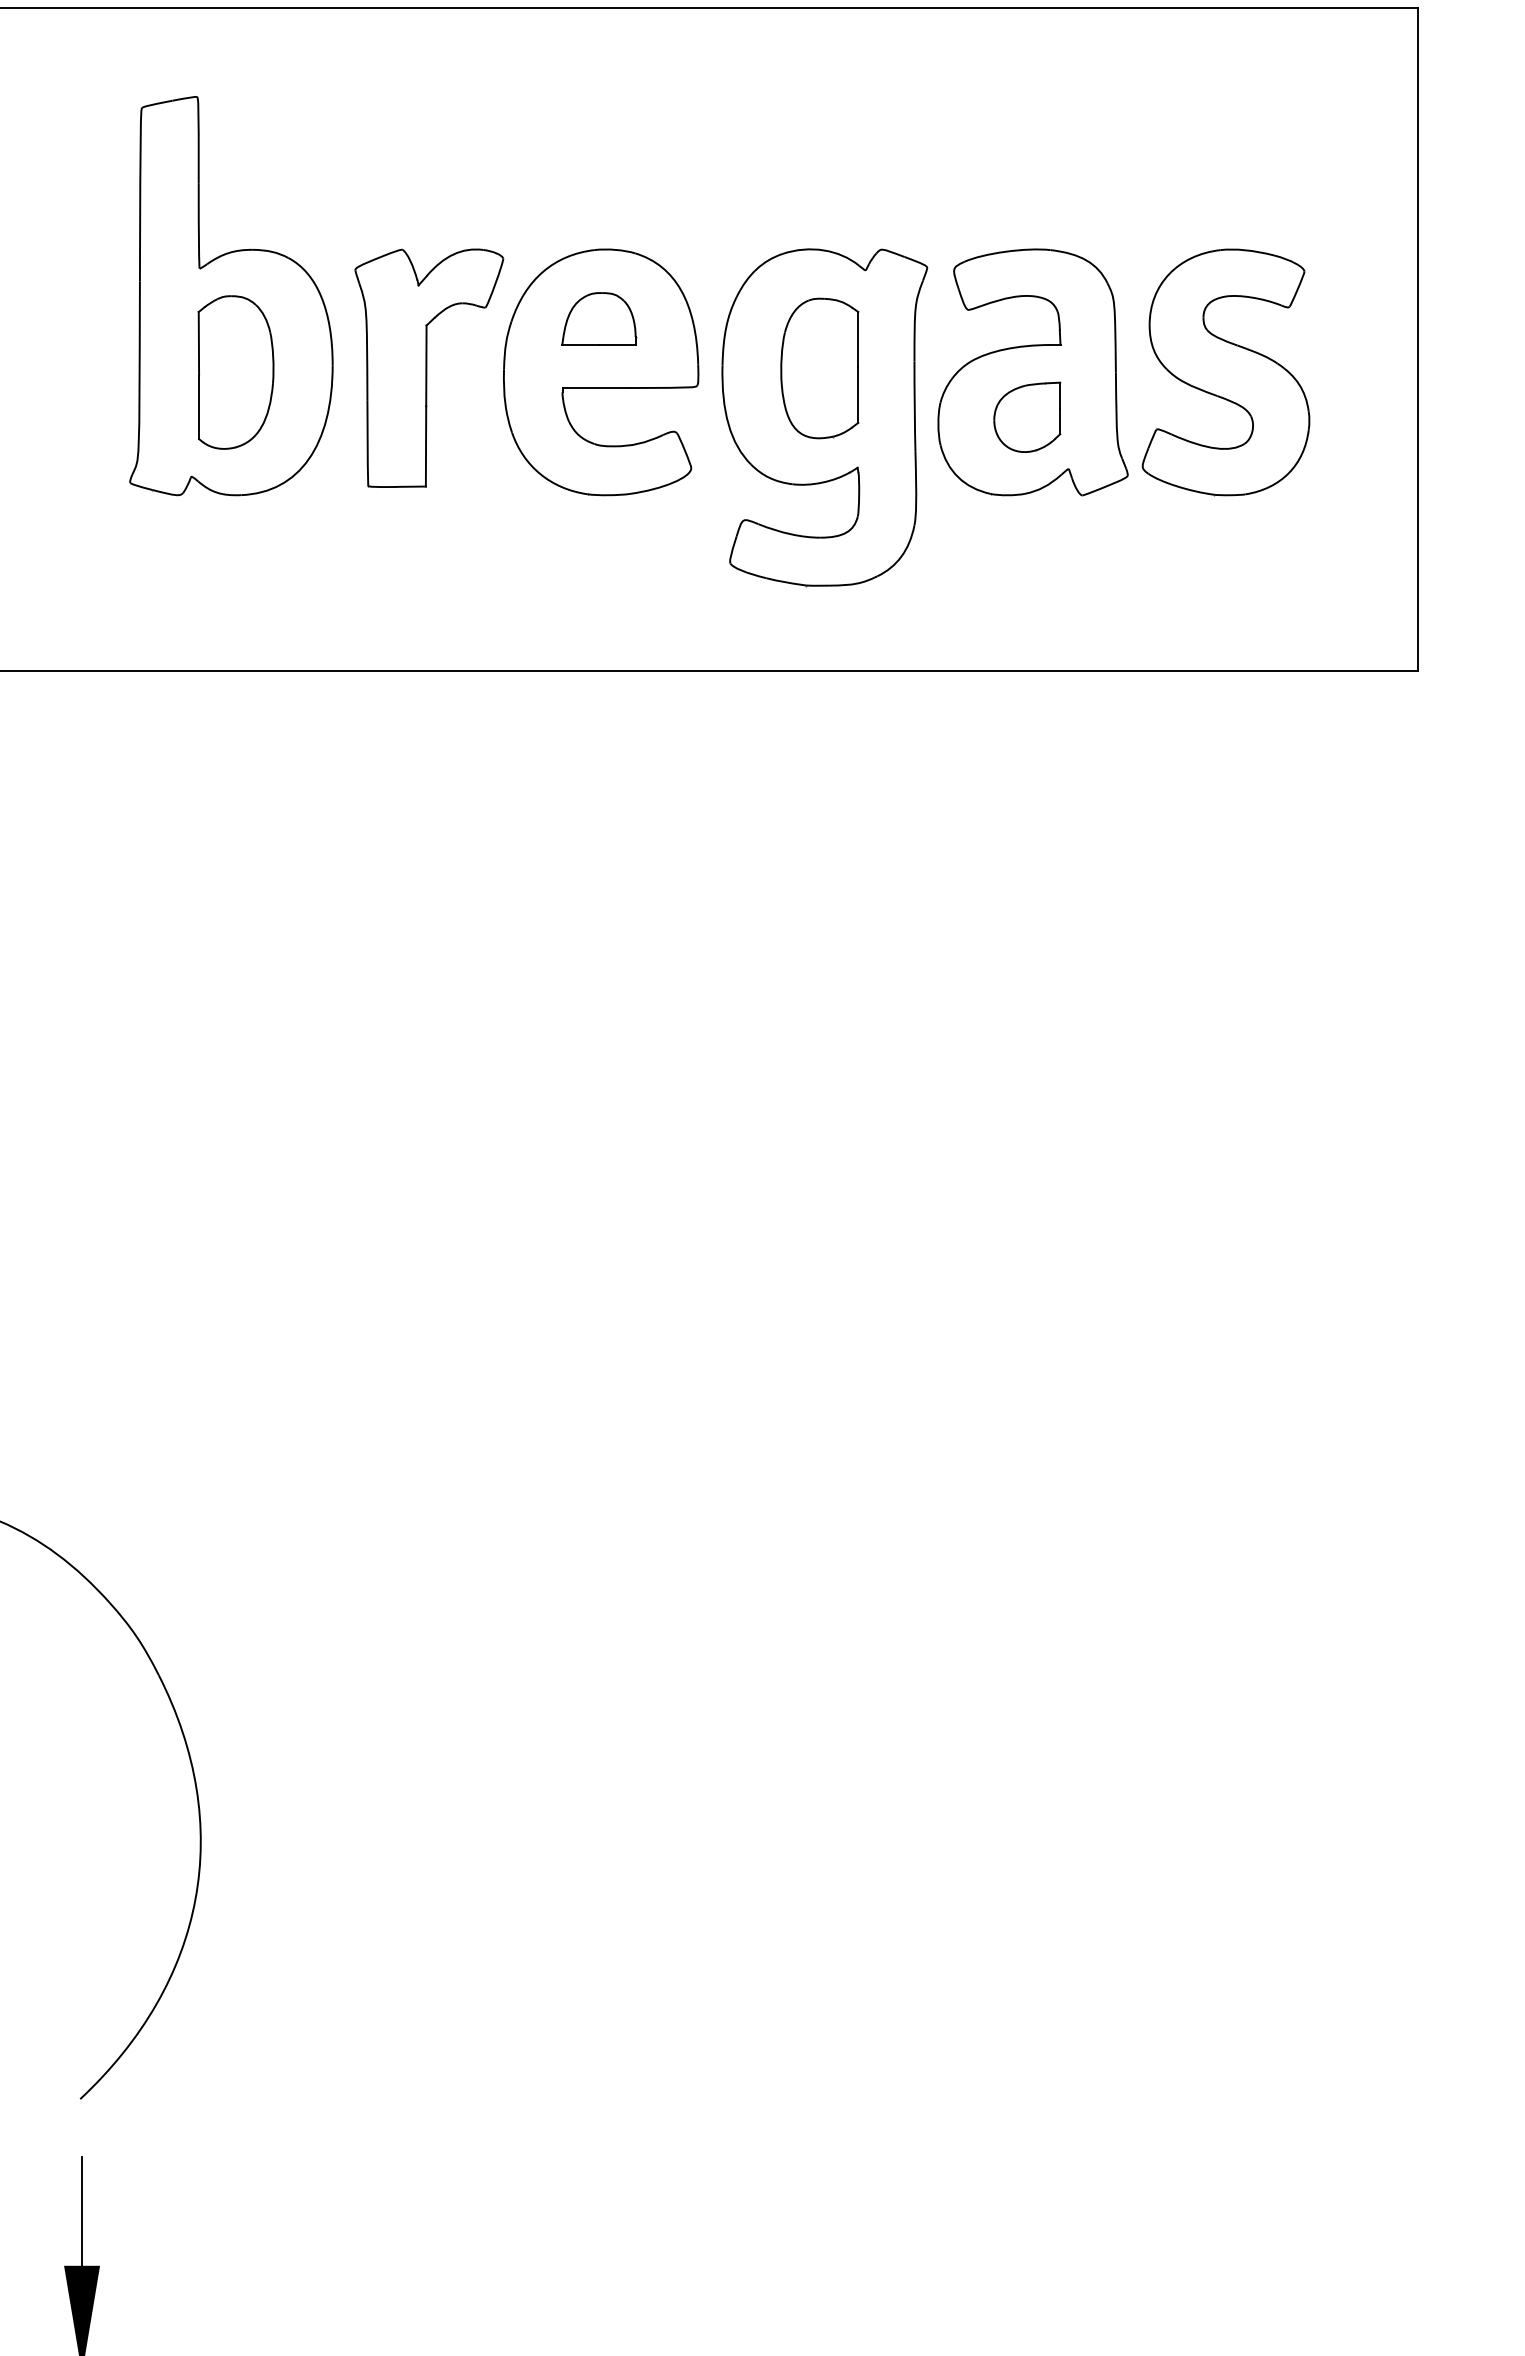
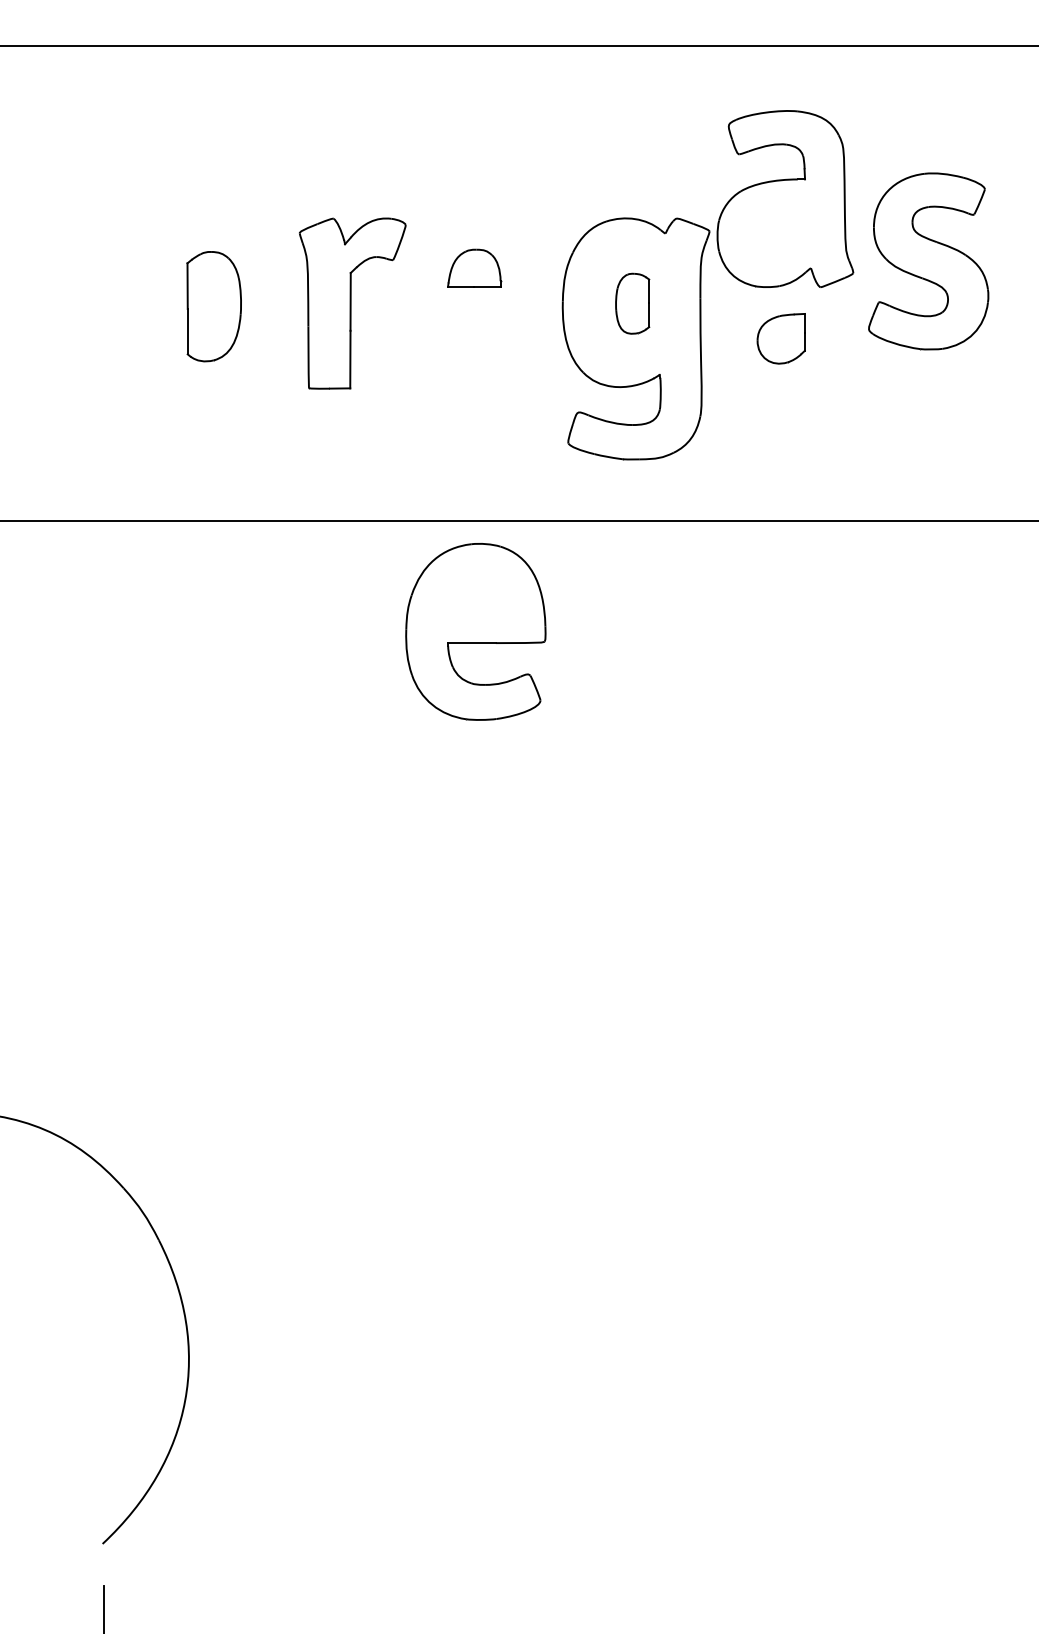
part: (231, 296) -> (210, 252), removed
part: (819, 368) -> (632, 303), size x0.6
part: (601, 372) -> (476, 631), moved
part: (1032, 372) -> (784, 199), moved
part: (1225, 372) -> (928, 261), moved

